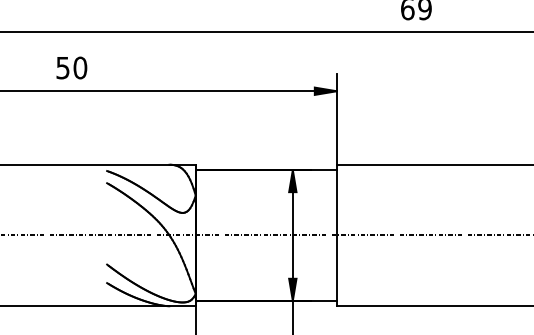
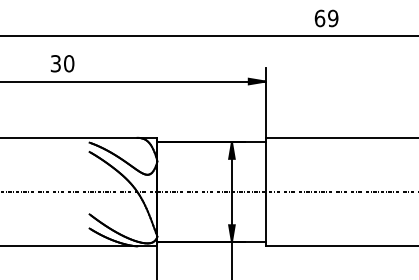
text: (62, 67) -> (55, 63), 50 -> 30

